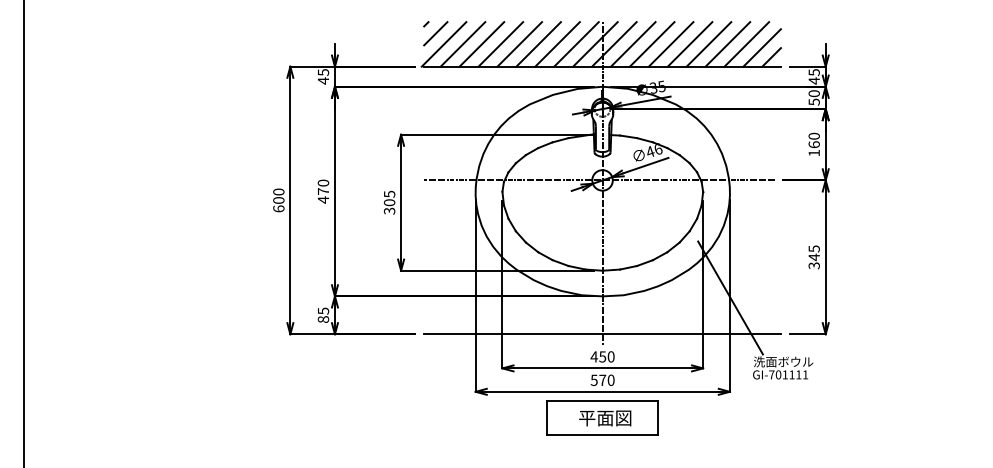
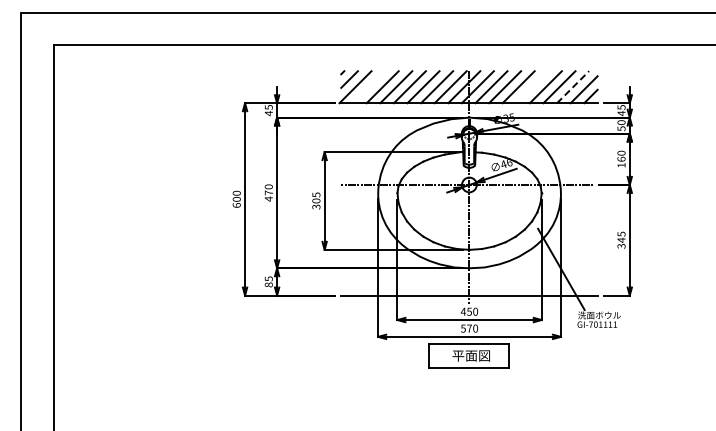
line: (463, 44) -> (369, 87), removed
line: (690, 44) -> (532, 87), removed
line: (747, 44) -> (573, 87), solid -> dashed

